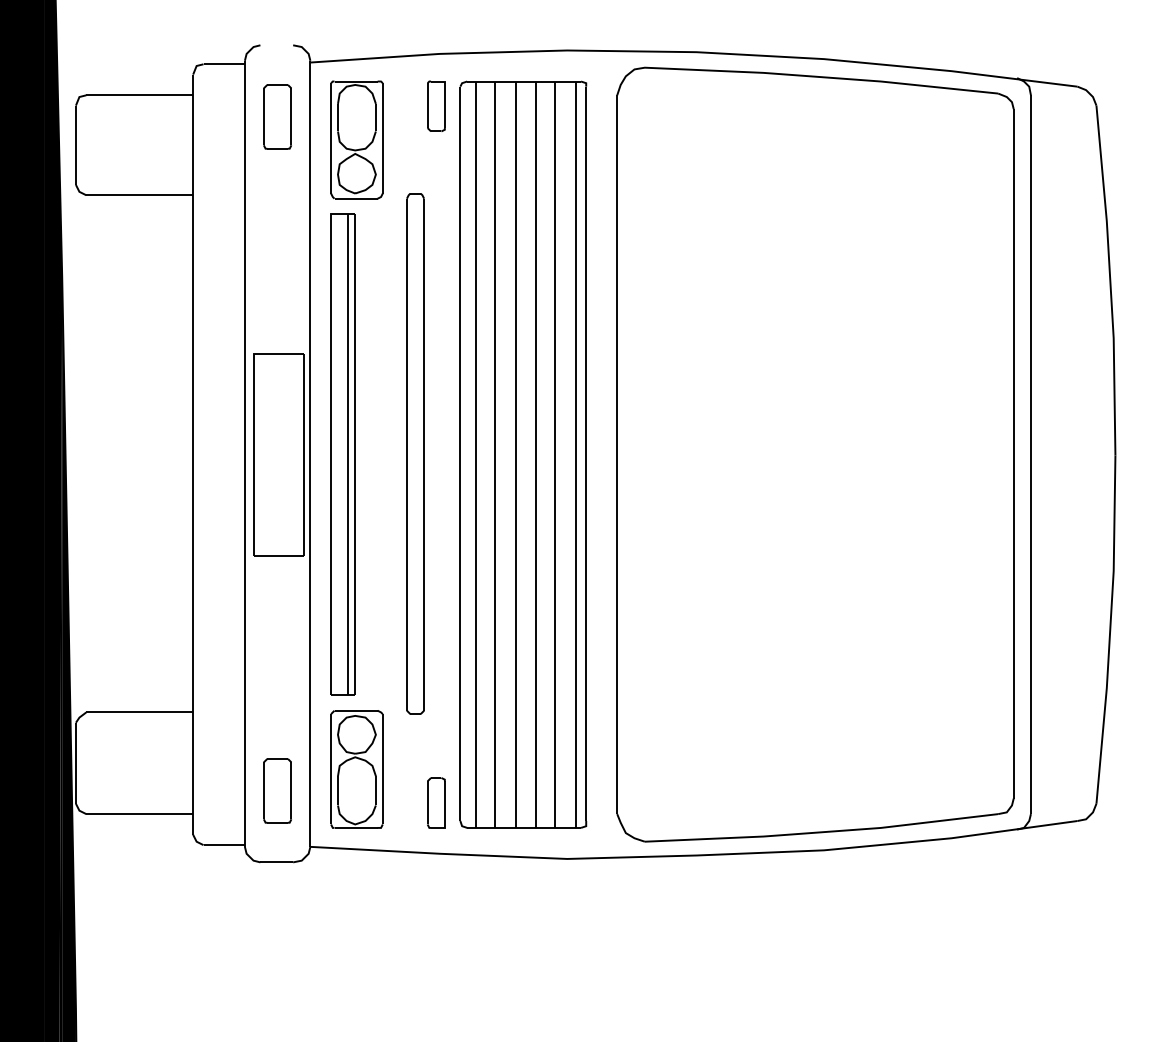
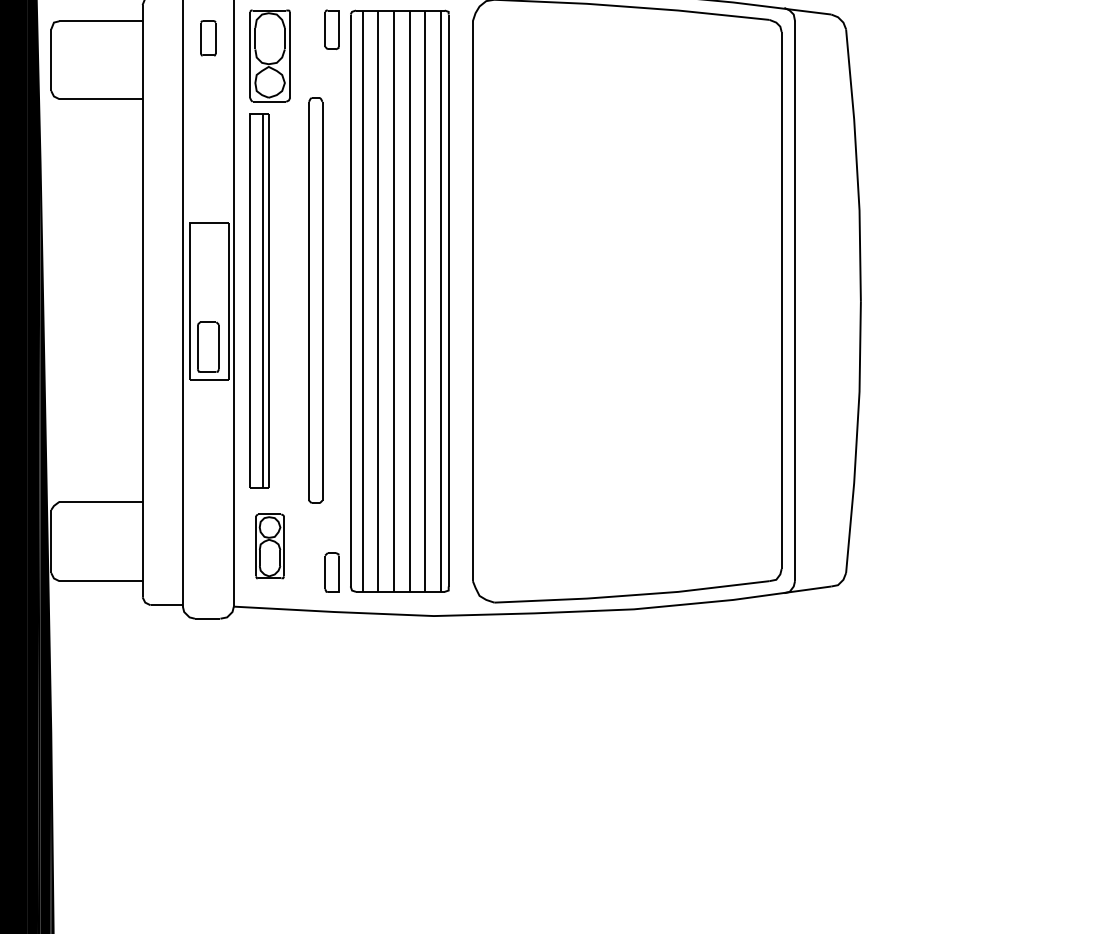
part: (277, 116) -> (208, 37), size x0.7
part: (356, 769) -> (269, 546), size x0.7
part: (277, 790) -> (208, 346), moved

